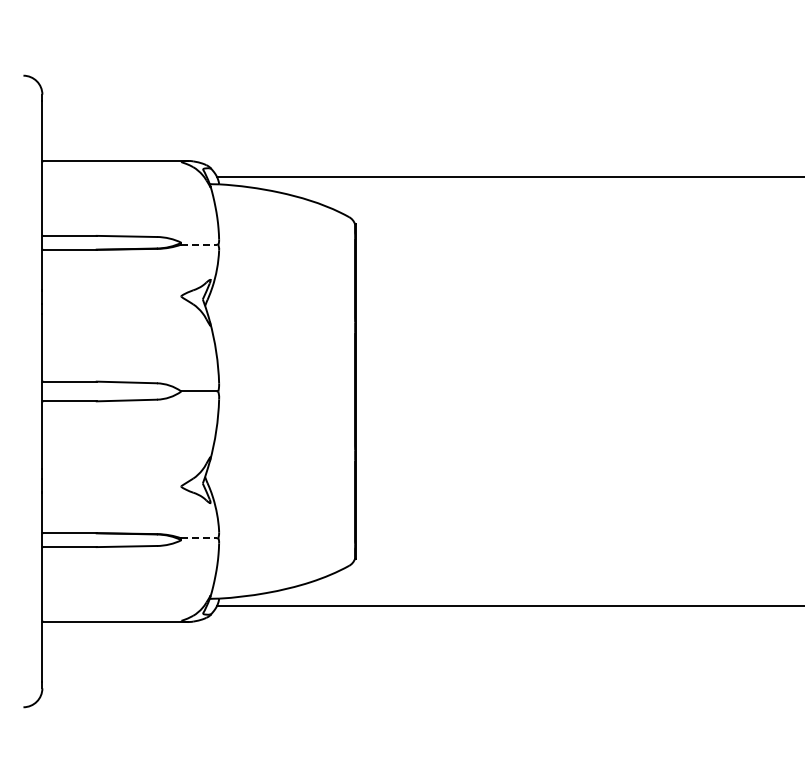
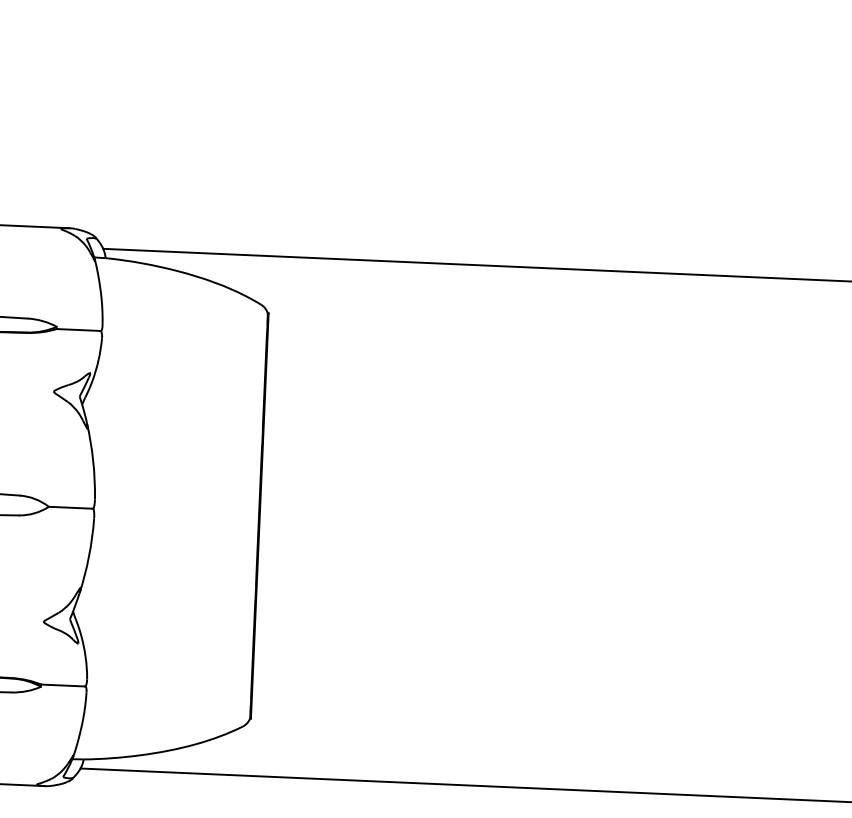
line: (199, 244) -> (78, 329), dashed -> solid
line: (199, 538) -> (63, 685), dashed -> solid

